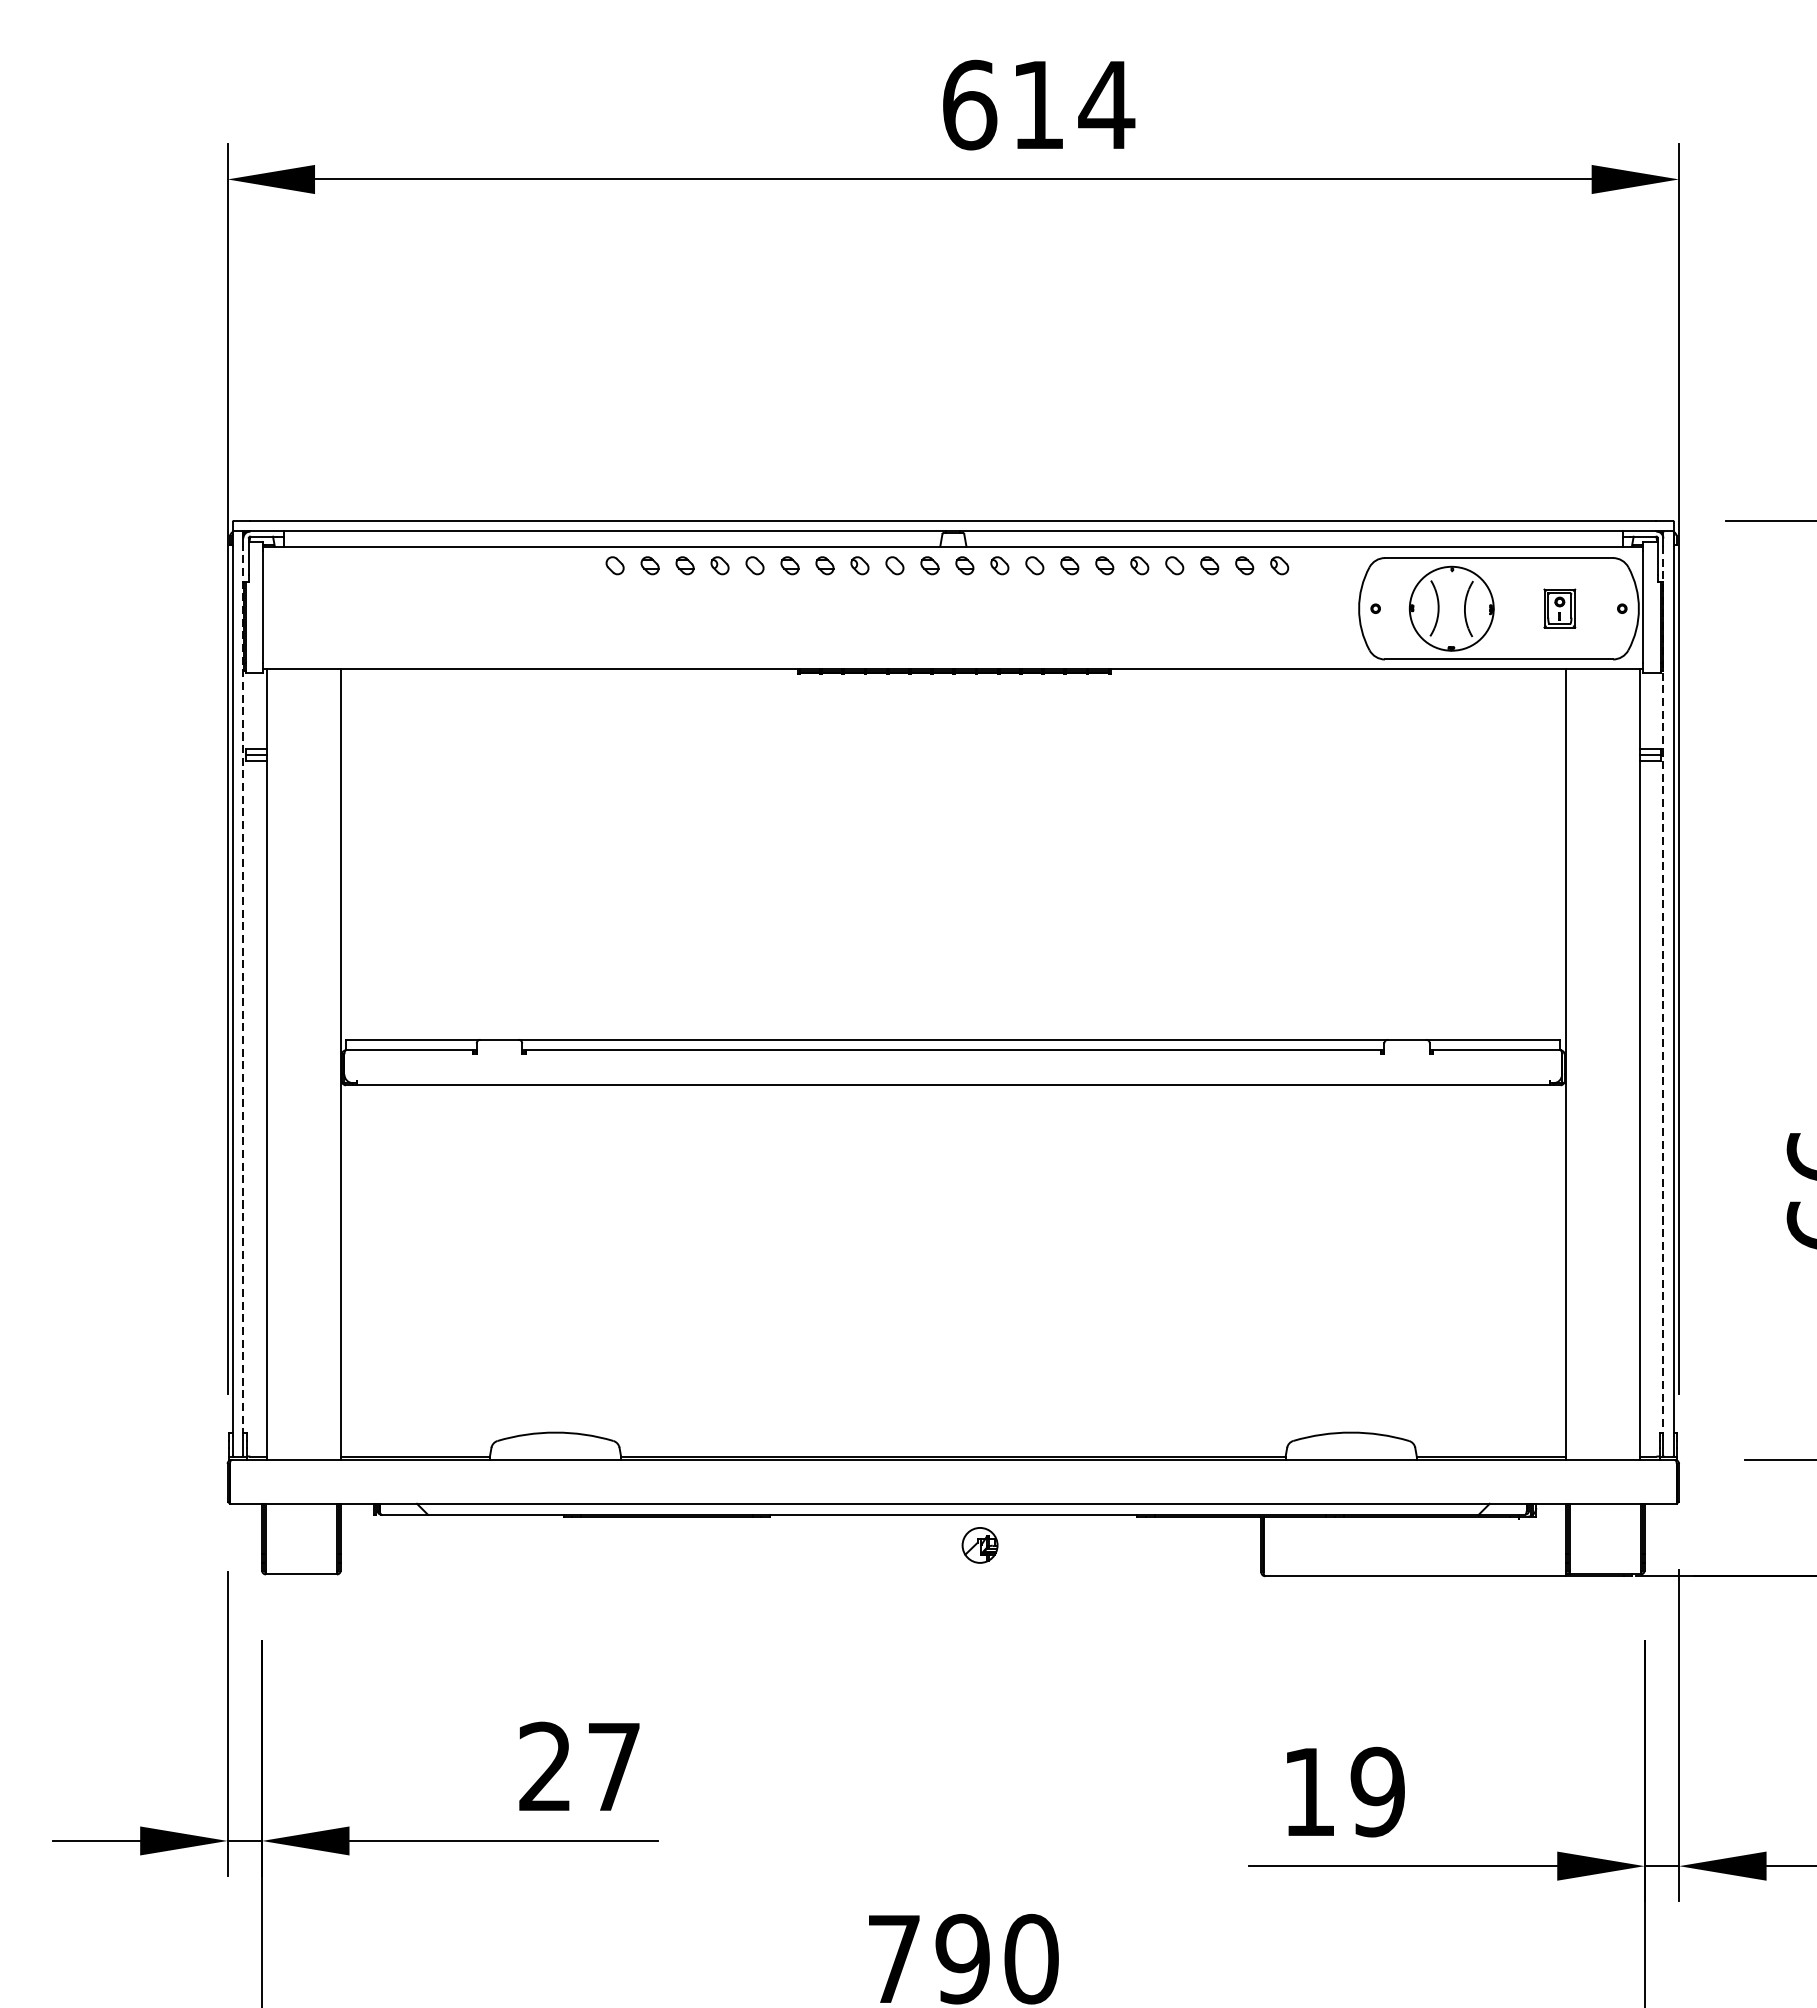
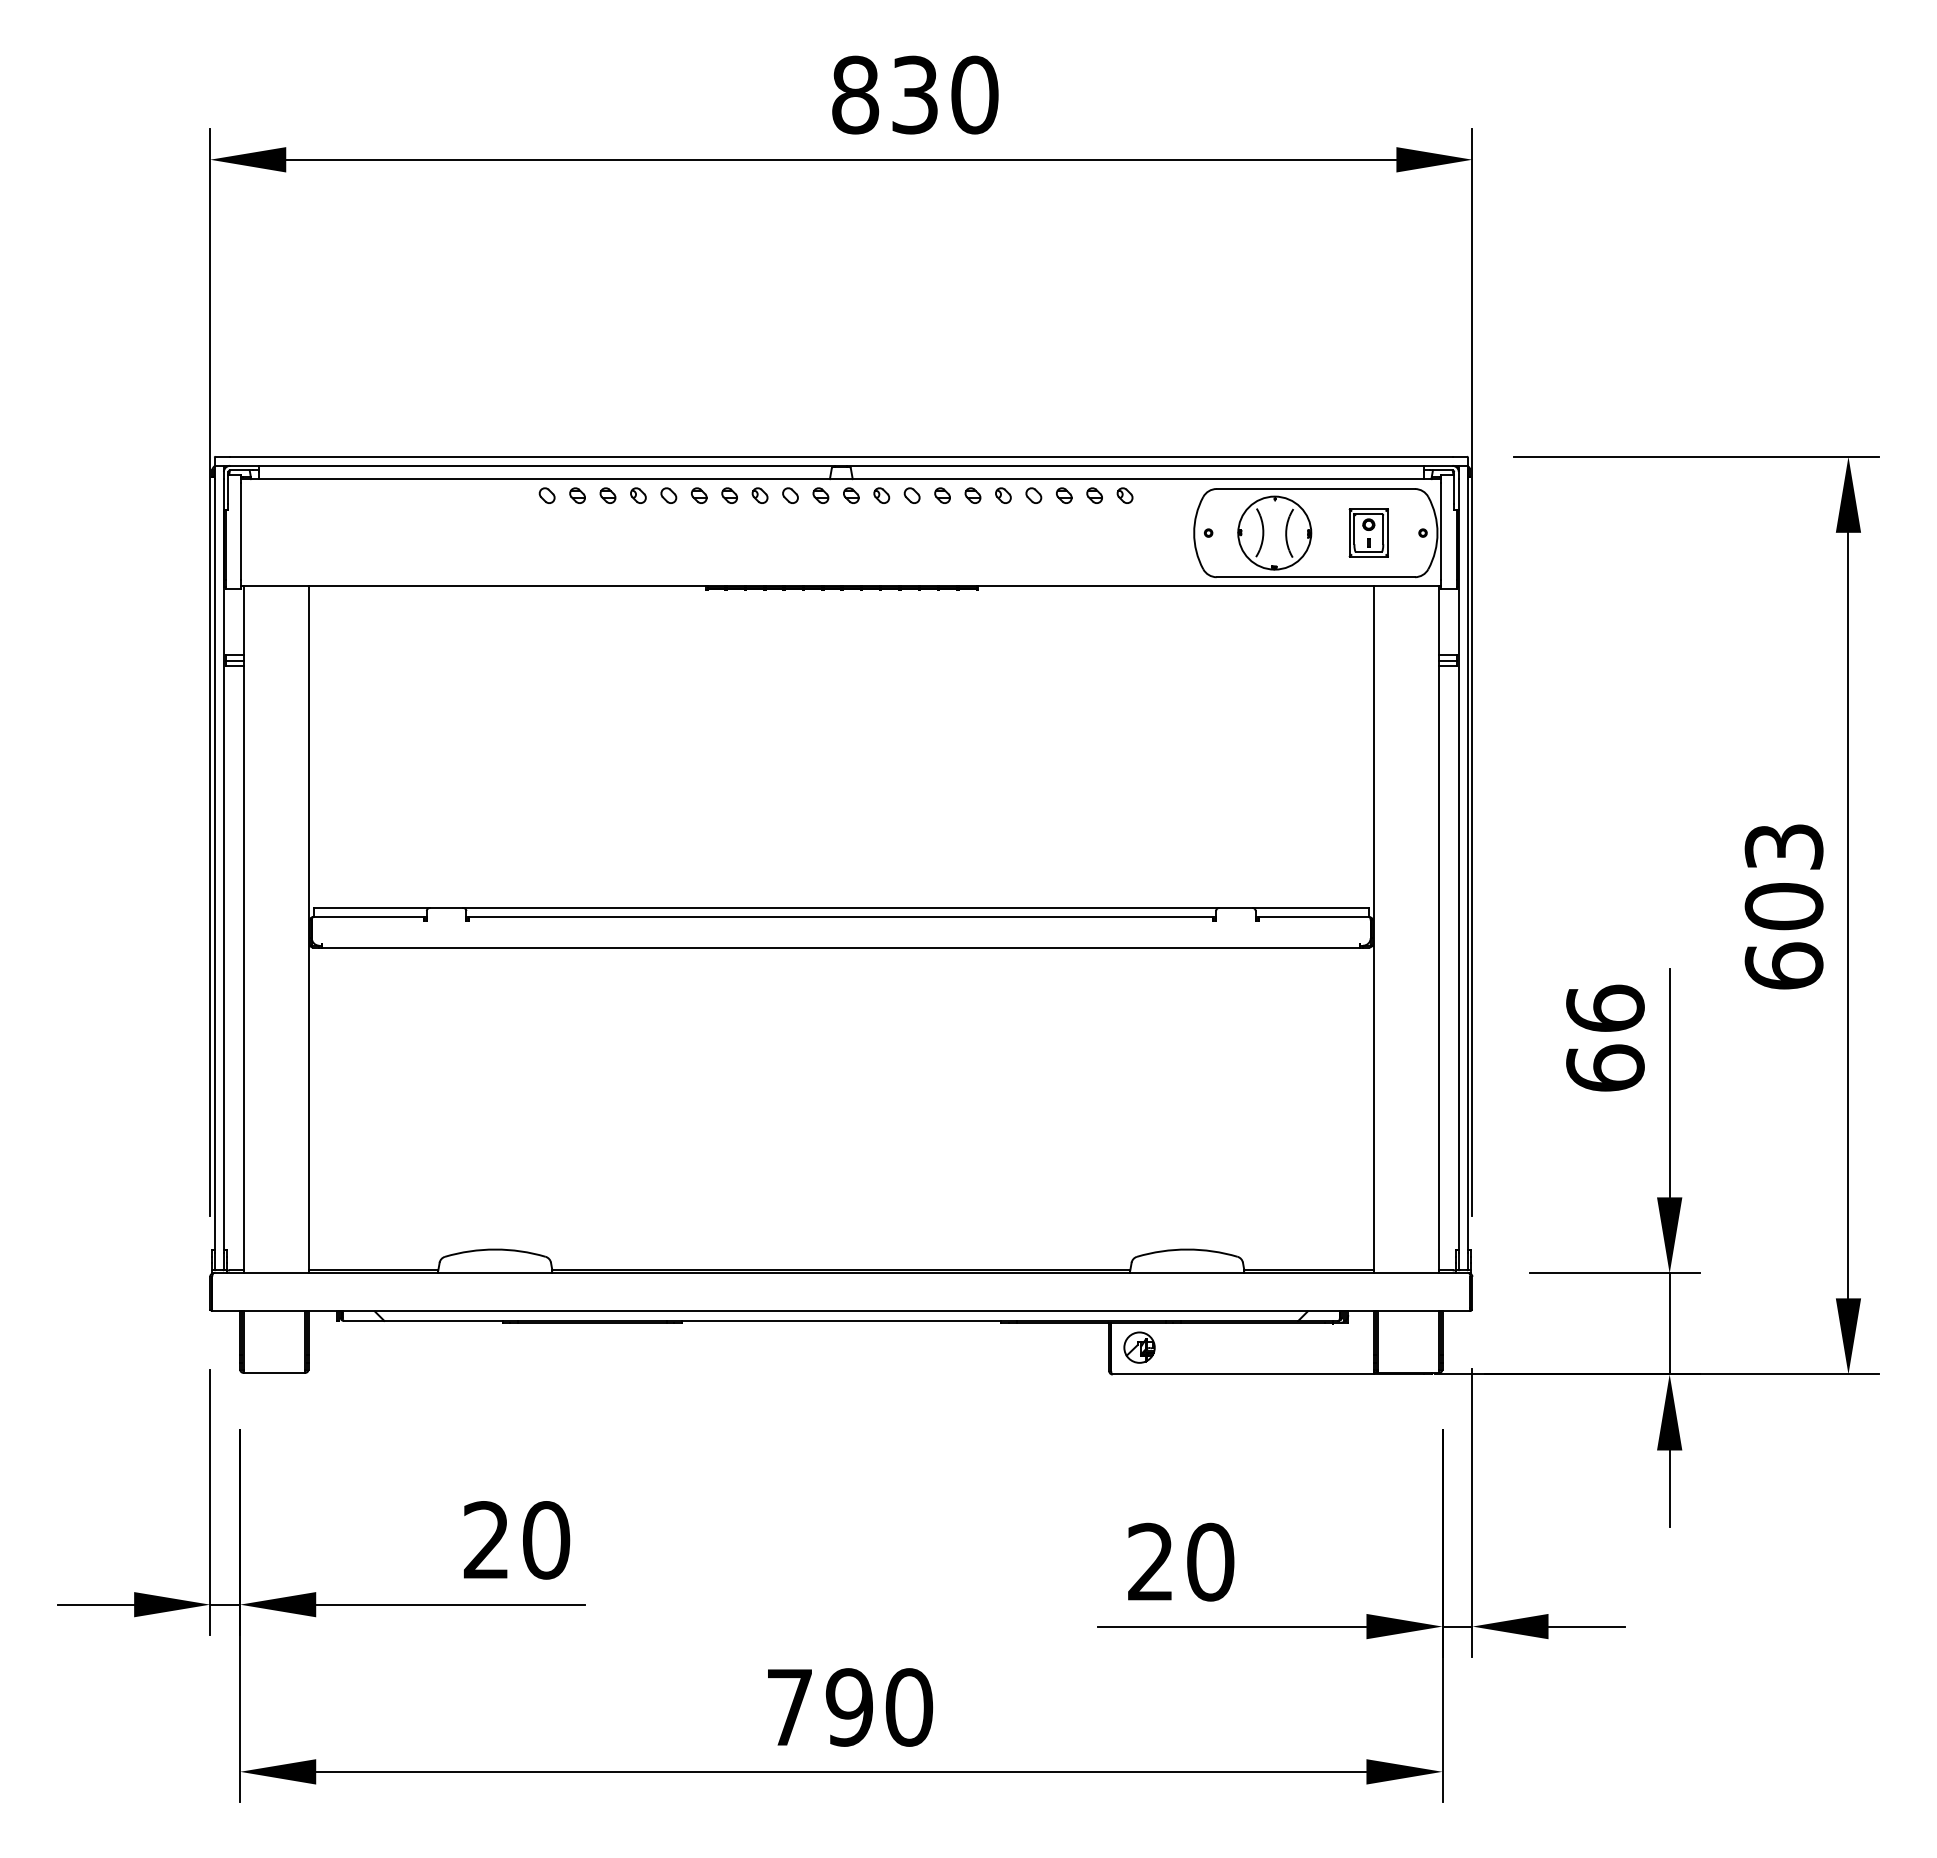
text: (1038, 104) -> (915, 94), 614 -> 830
part: (1559, 608) -> (1368, 532), size x1.43
line: (242, 990) -> (223, 865), dashed -> solid
line: (1663, 992) -> (1458, 866), dashed -> solid
part: (980, 1545) -> (1139, 1347), moved
text: (614, 1767) -> (546, 1540), 27 -> 20
text: (1344, 1791) -> (1181, 1561), 19 -> 20

